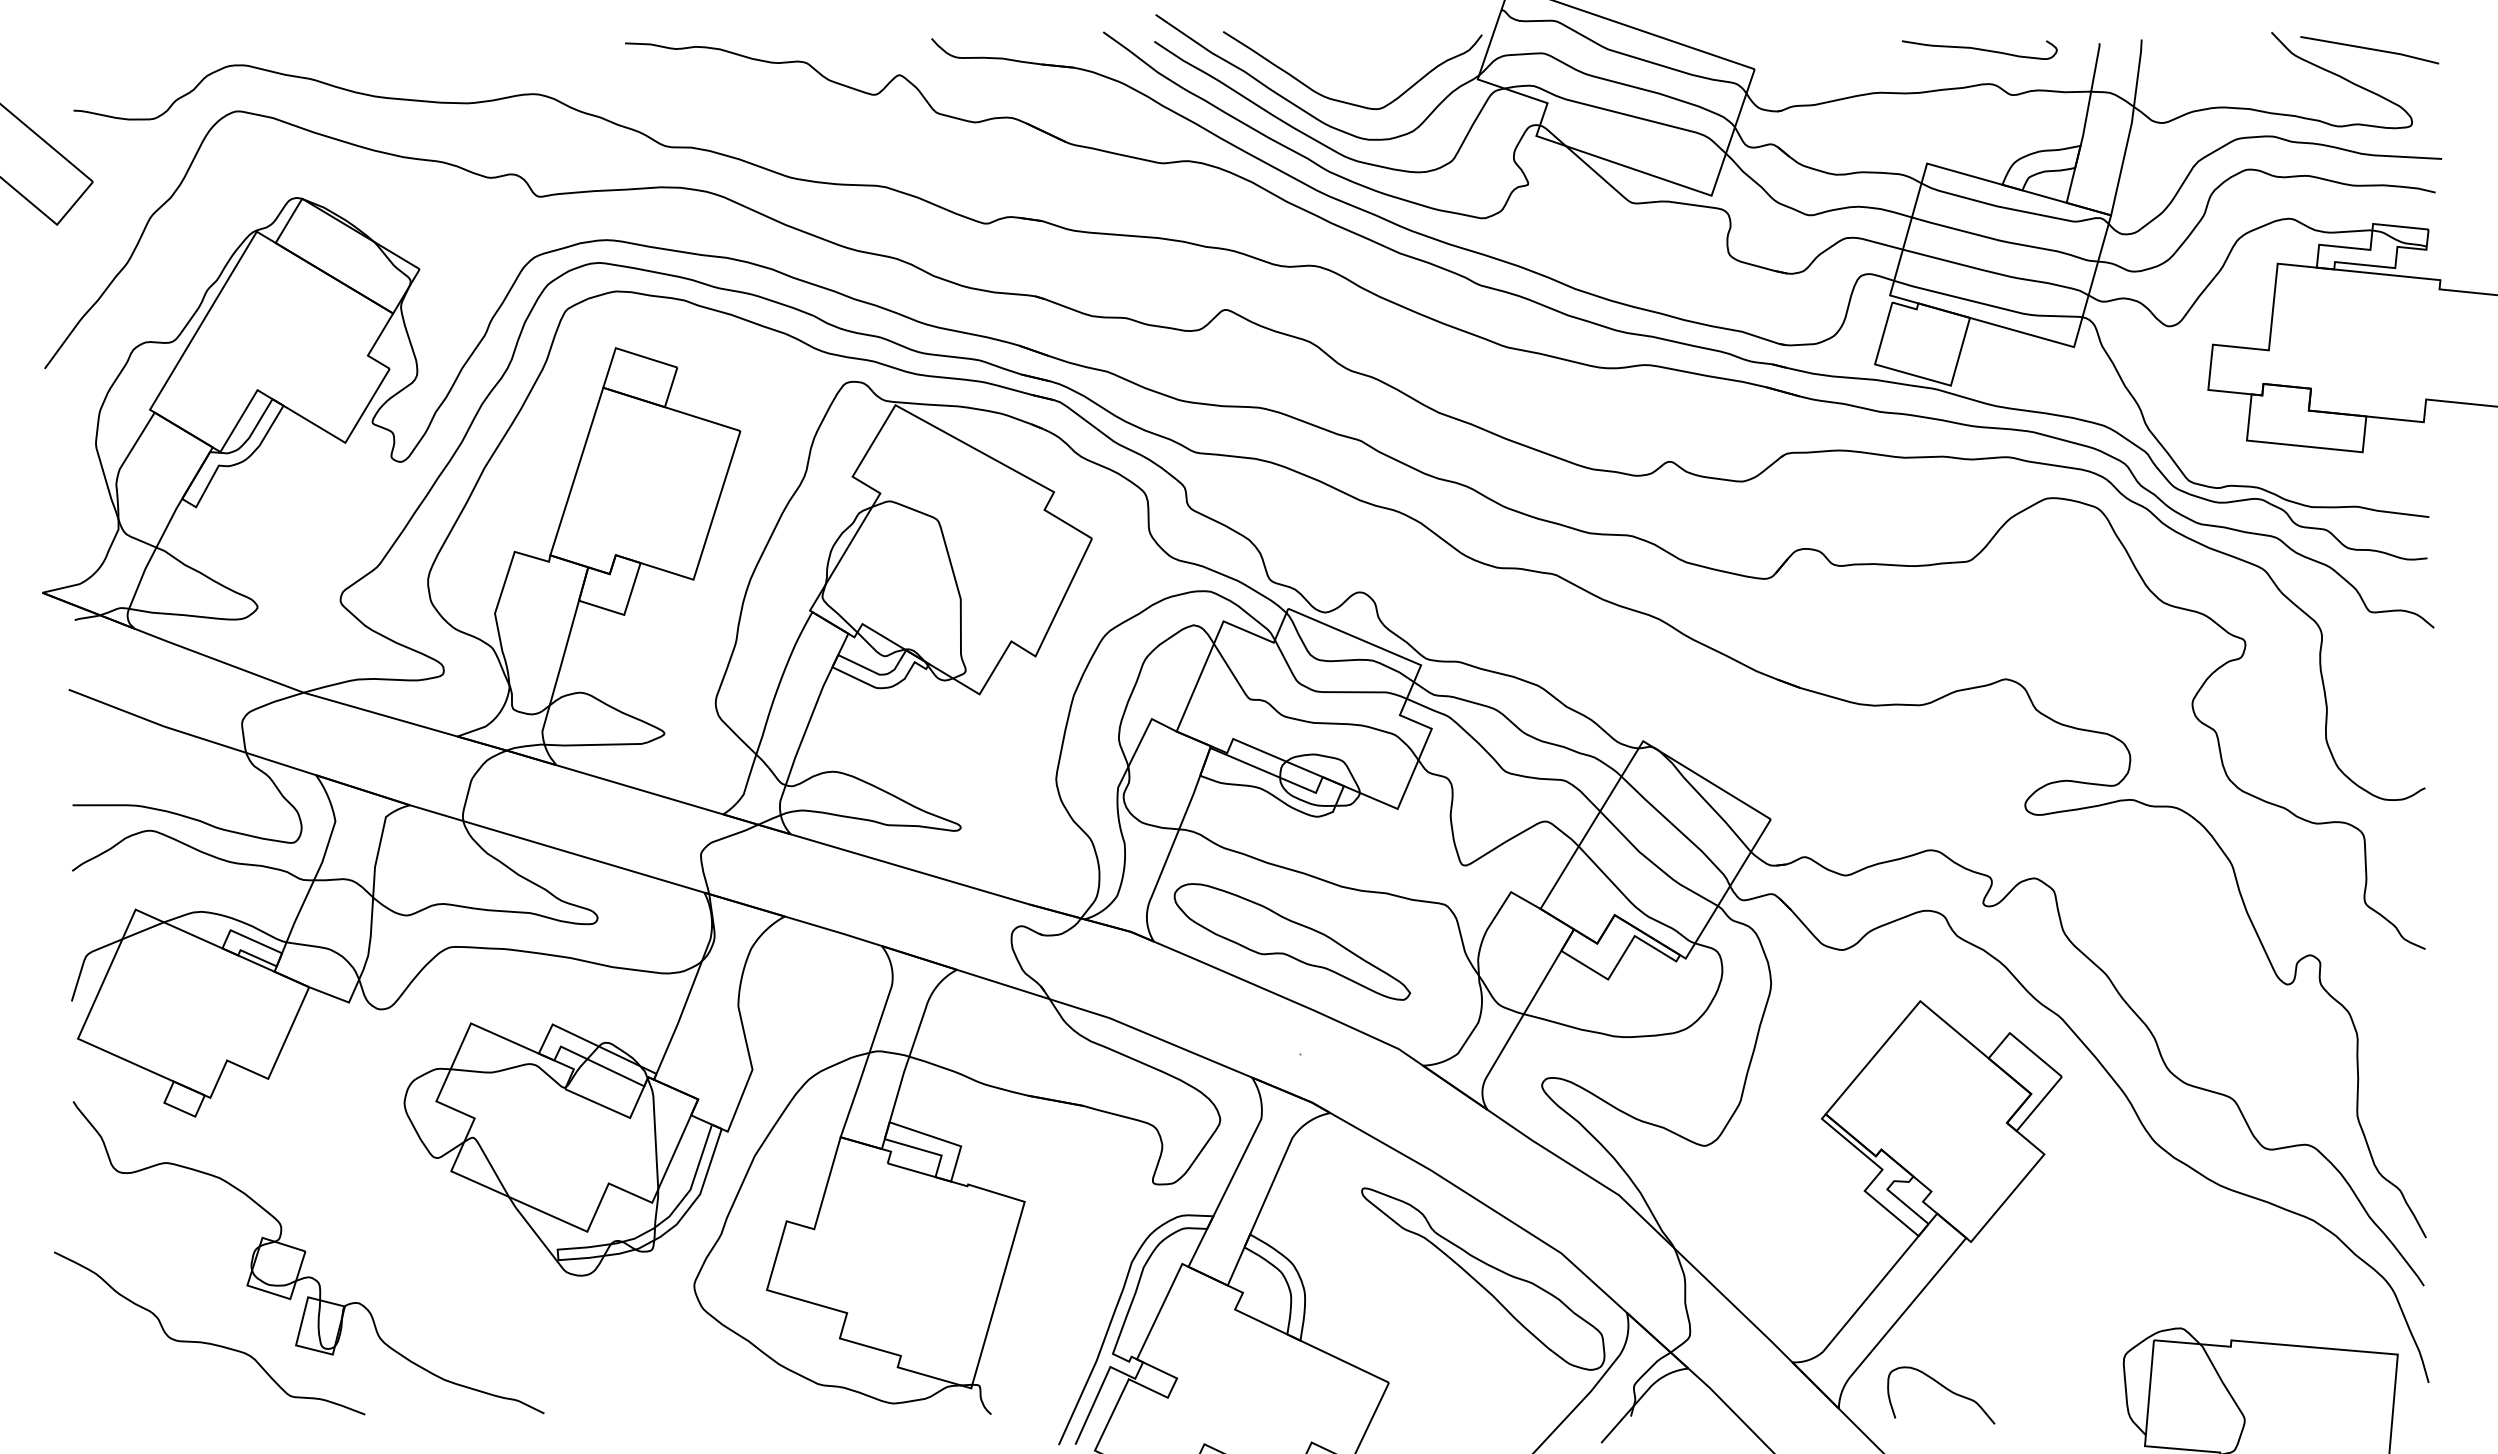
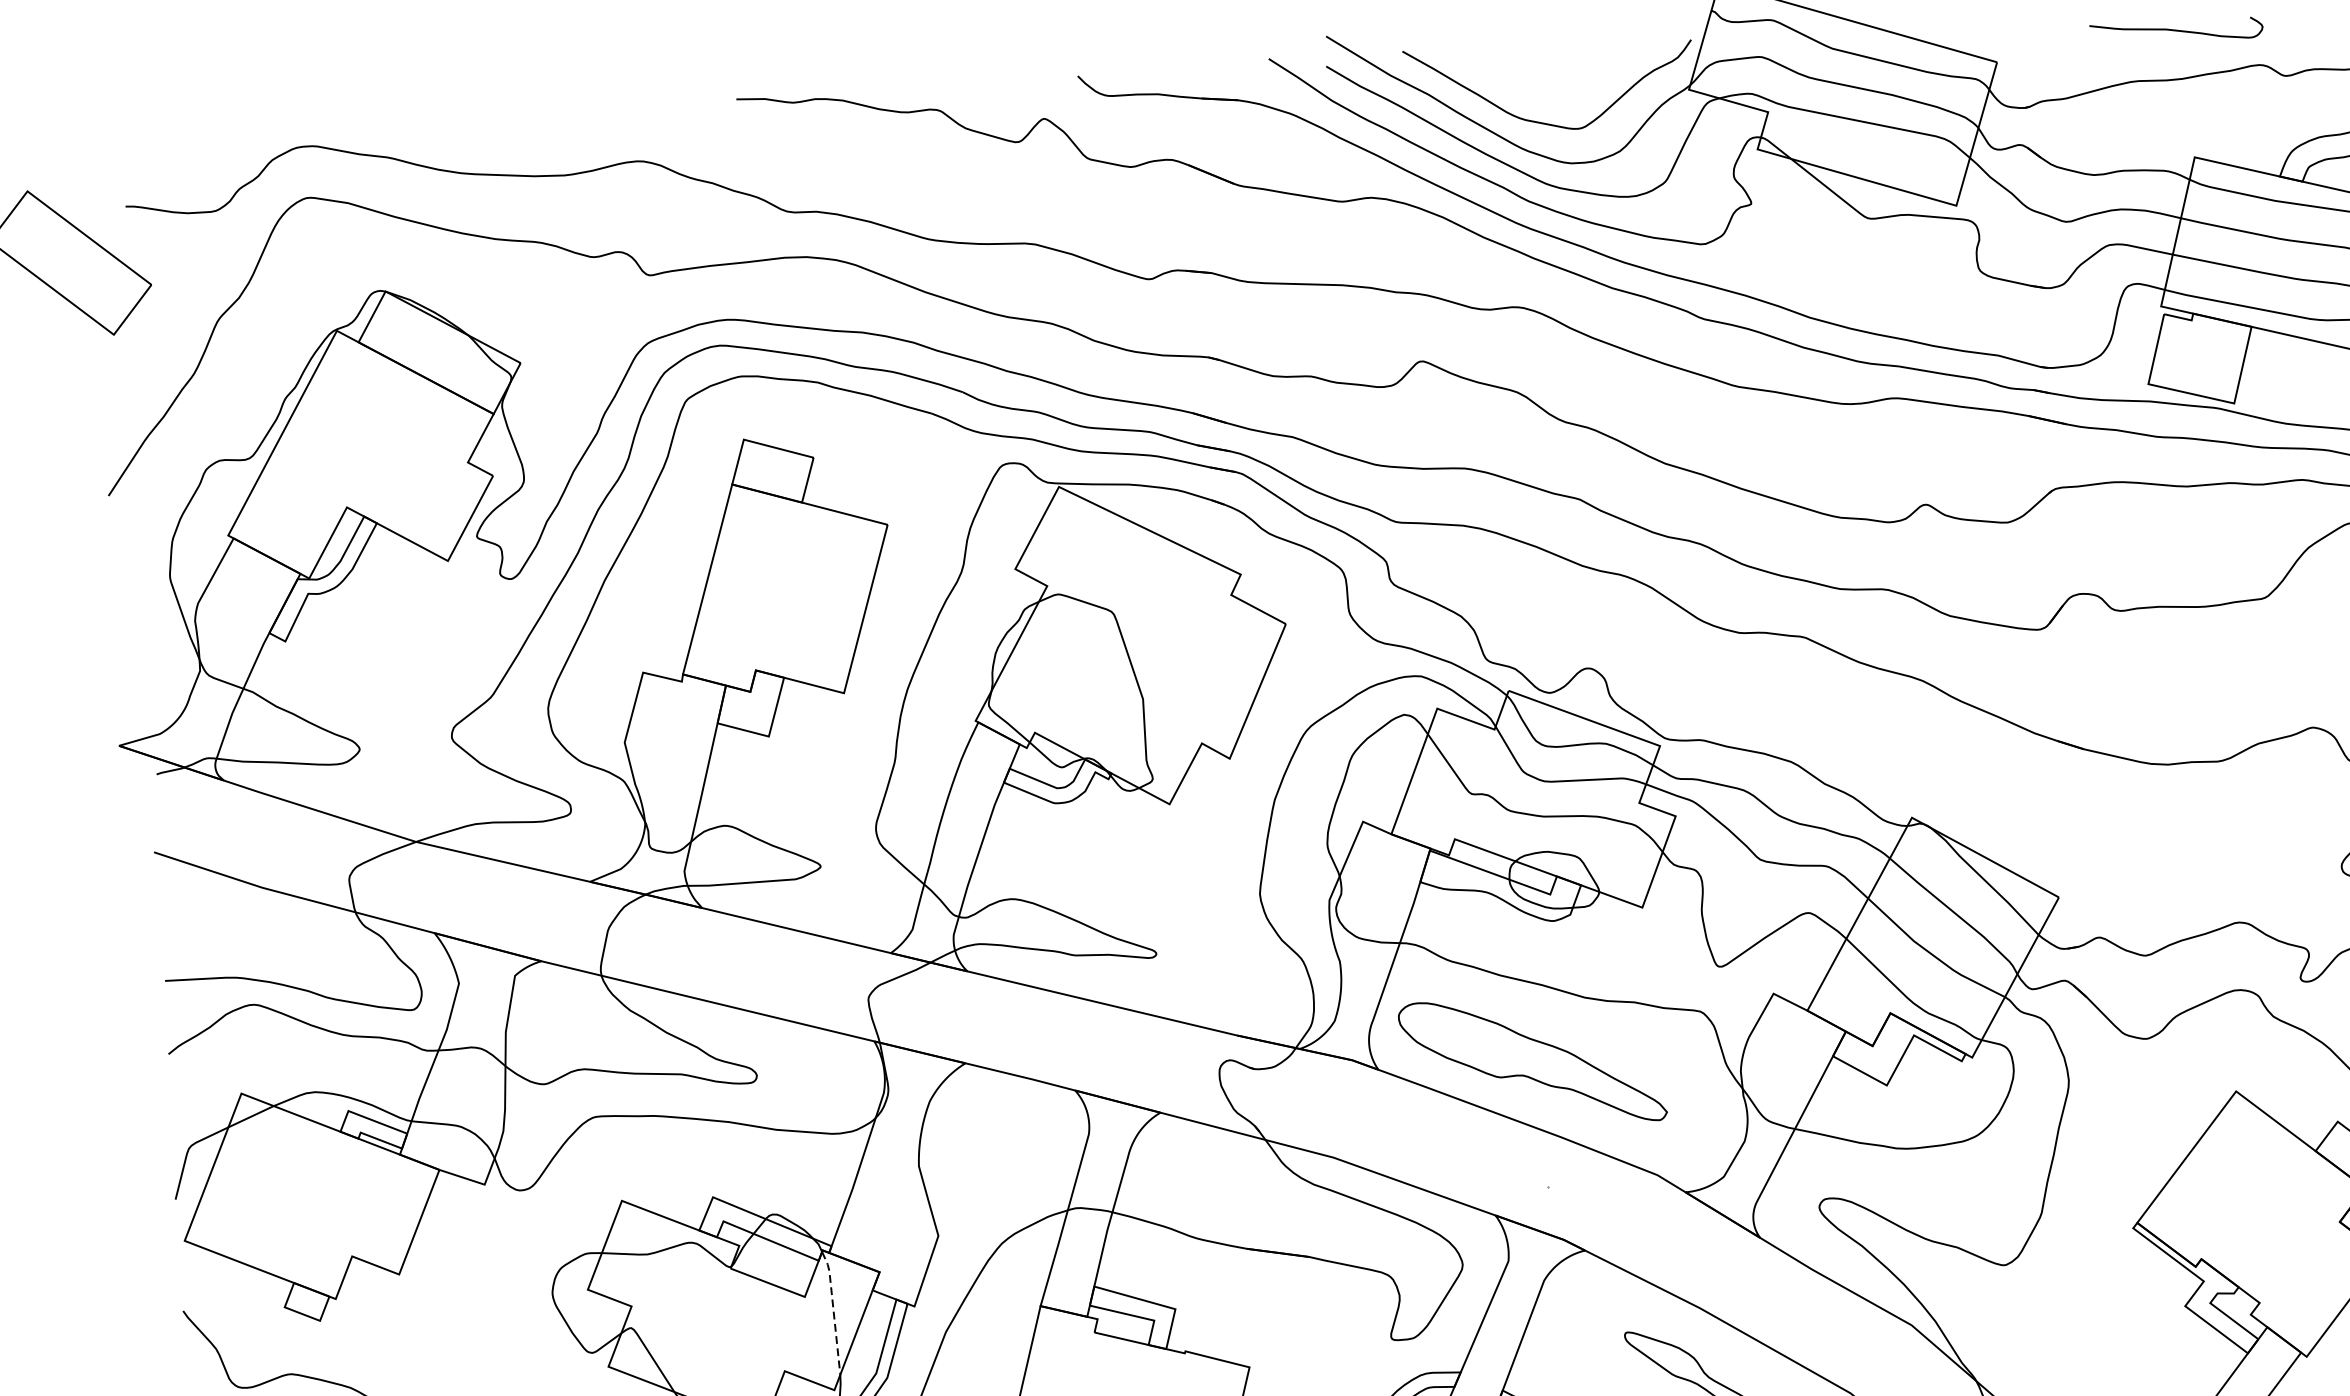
curve: (1979, 49) -> (2176, 30), moved
line: (655, 1131) -> (833, 1310), solid -> dashed

